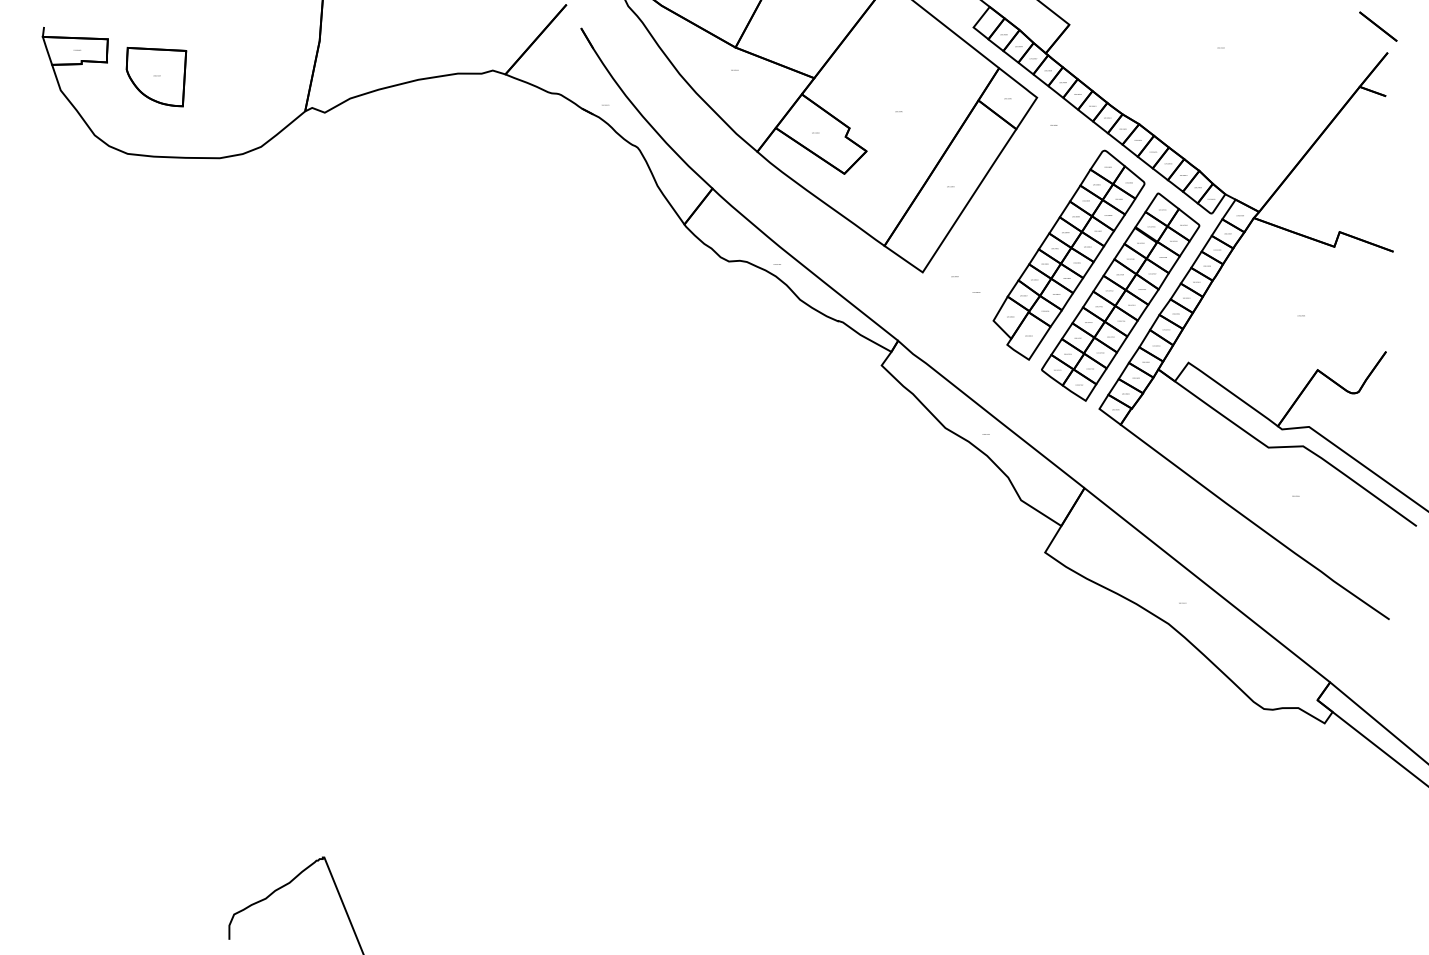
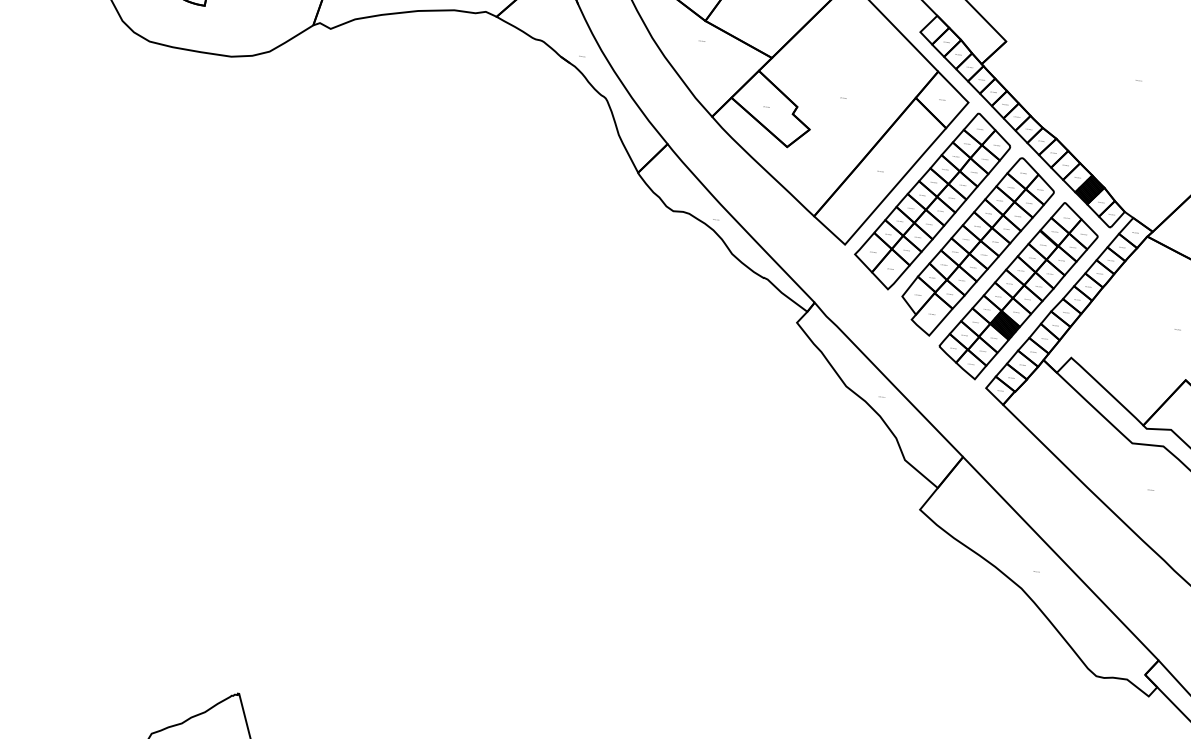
hatch: (1183, 175) -> (1089, 190), added
part: (1012, 211) -> (932, 201), added
hatch: (1110, 336) -> (1004, 324), added

